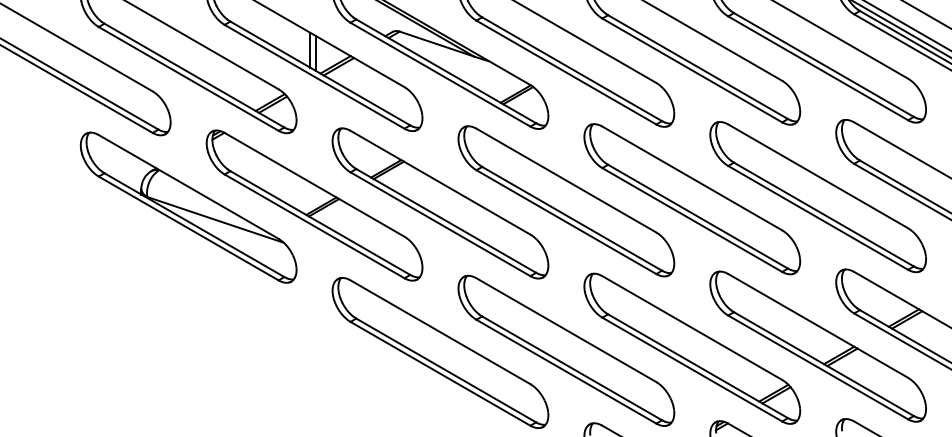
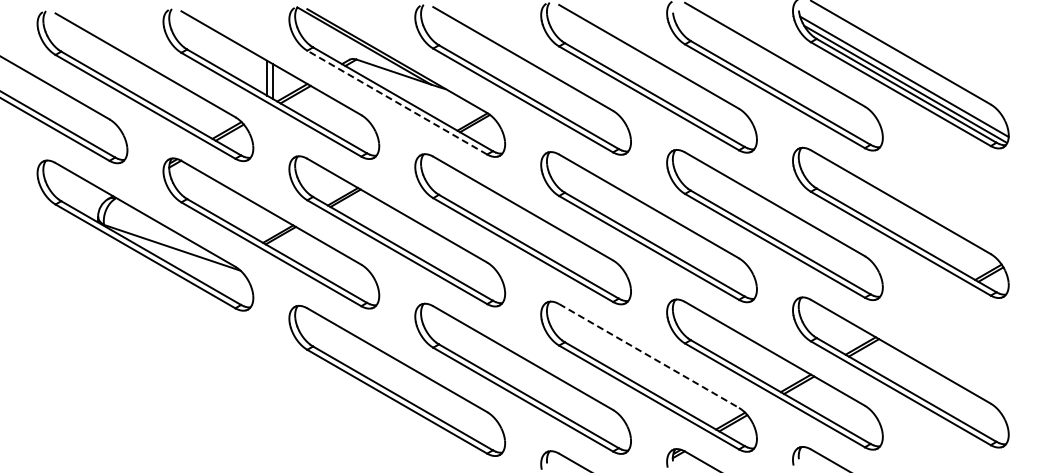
line: (440, 74) -> (397, 102), solid -> dashed
line: (692, 327) -> (649, 355), solid -> dashed

